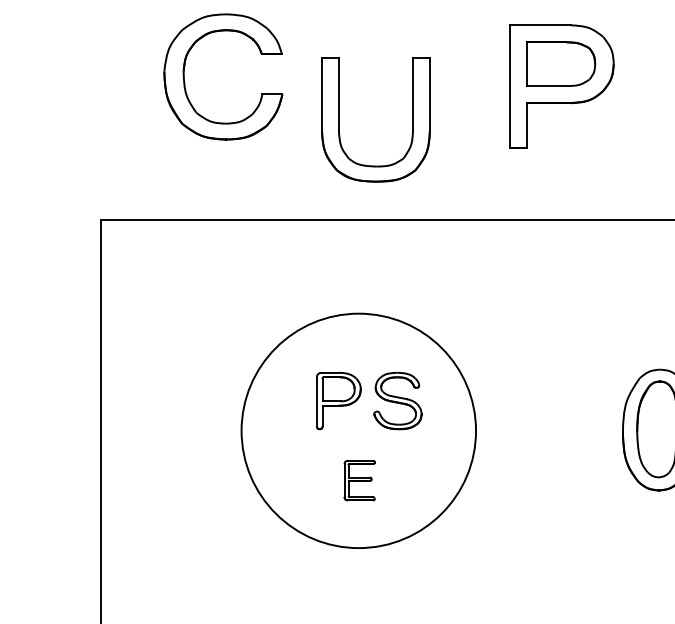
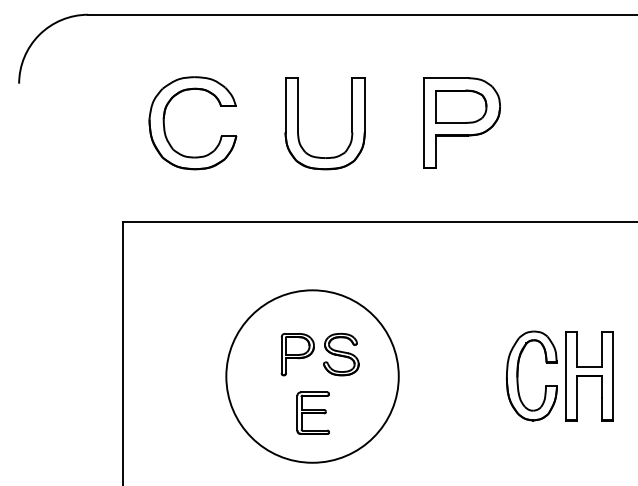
part: (186, 82) -> (165, 127), moved
part: (339, 119) -> (298, 123), moved
part: (358, 479) -> (312, 412), size x1.43

